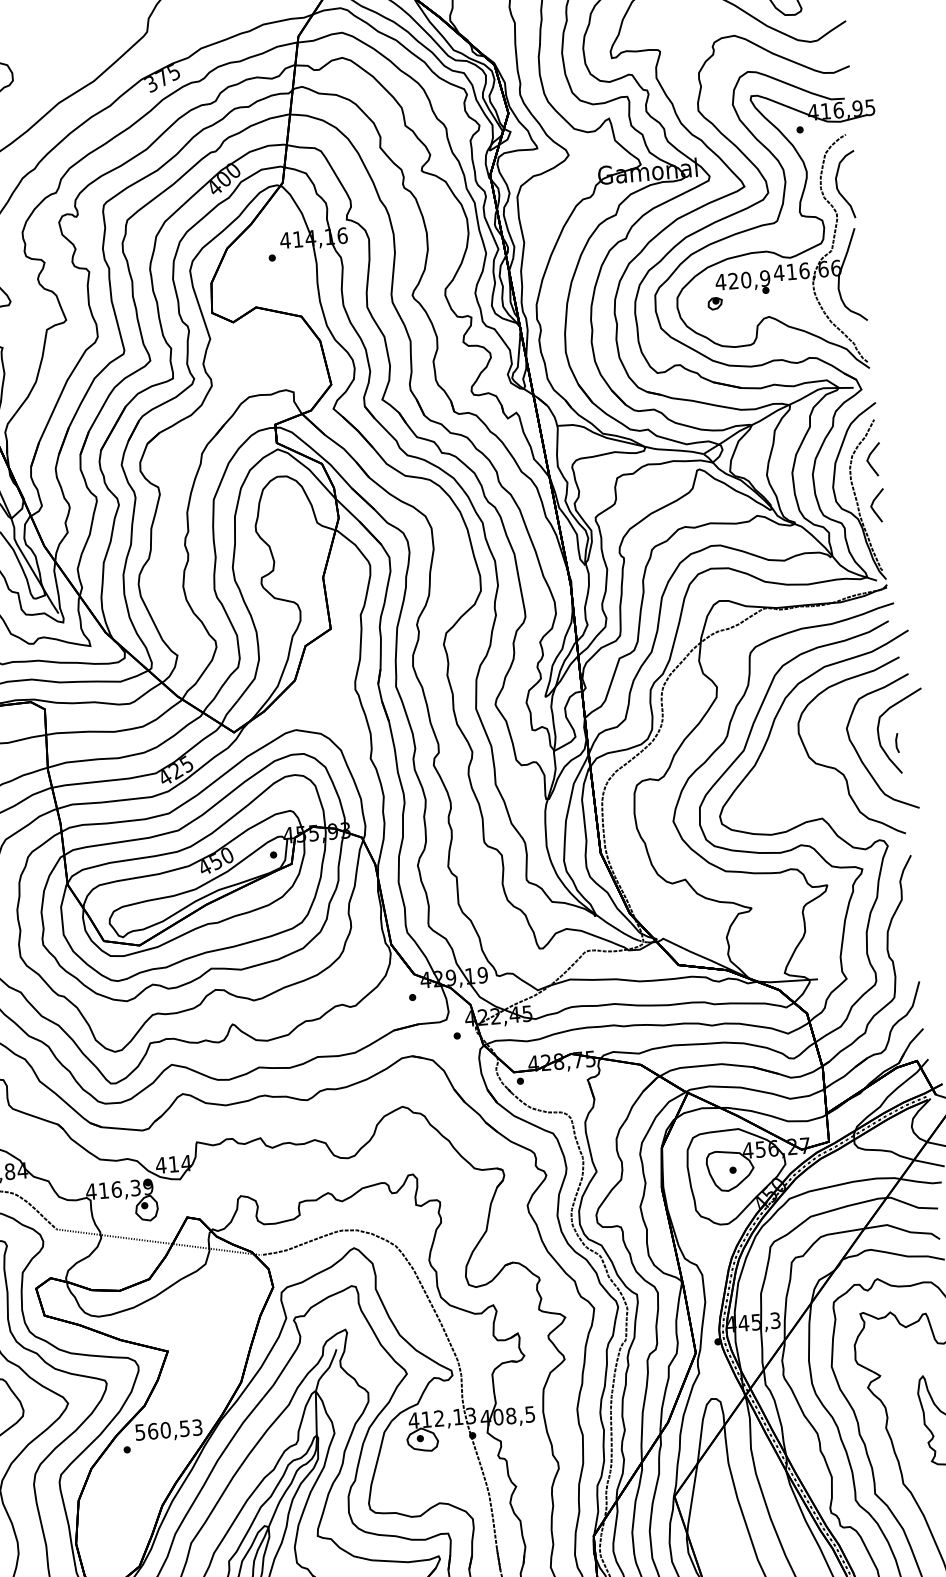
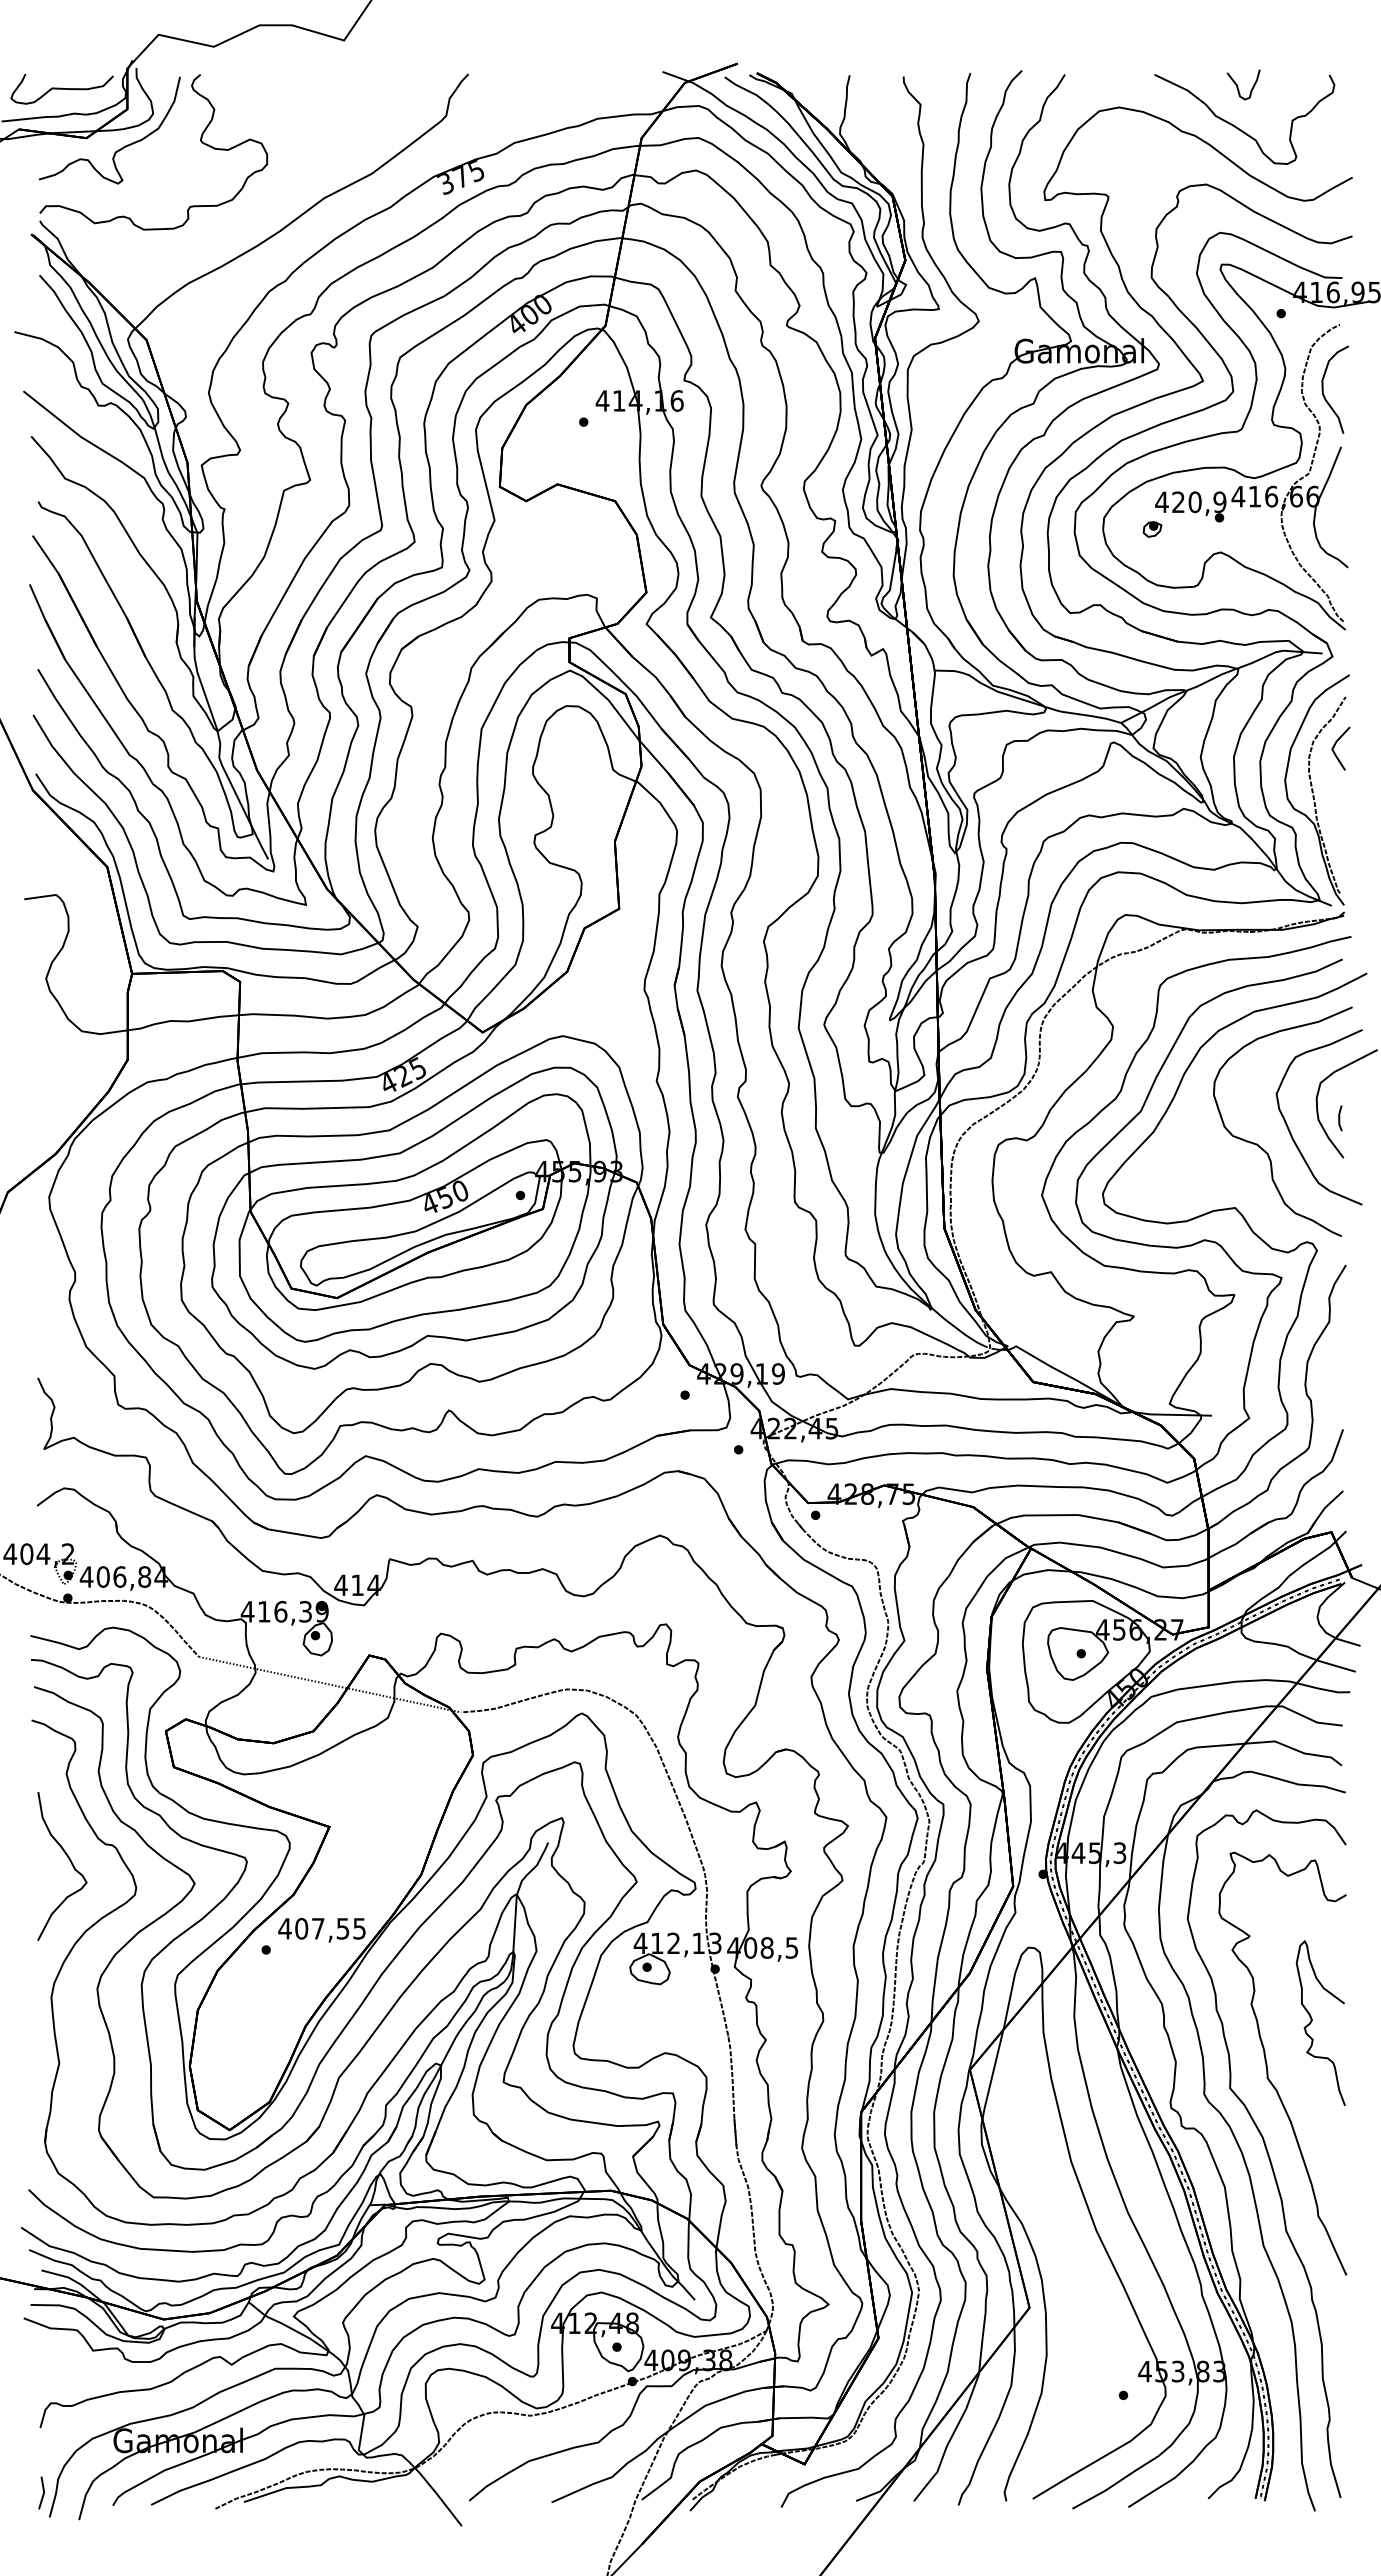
line: (873, 503) -> (1335, 805), removed
text: (168, 1429) -> (321, 1928), 560,53 -> 407,55

